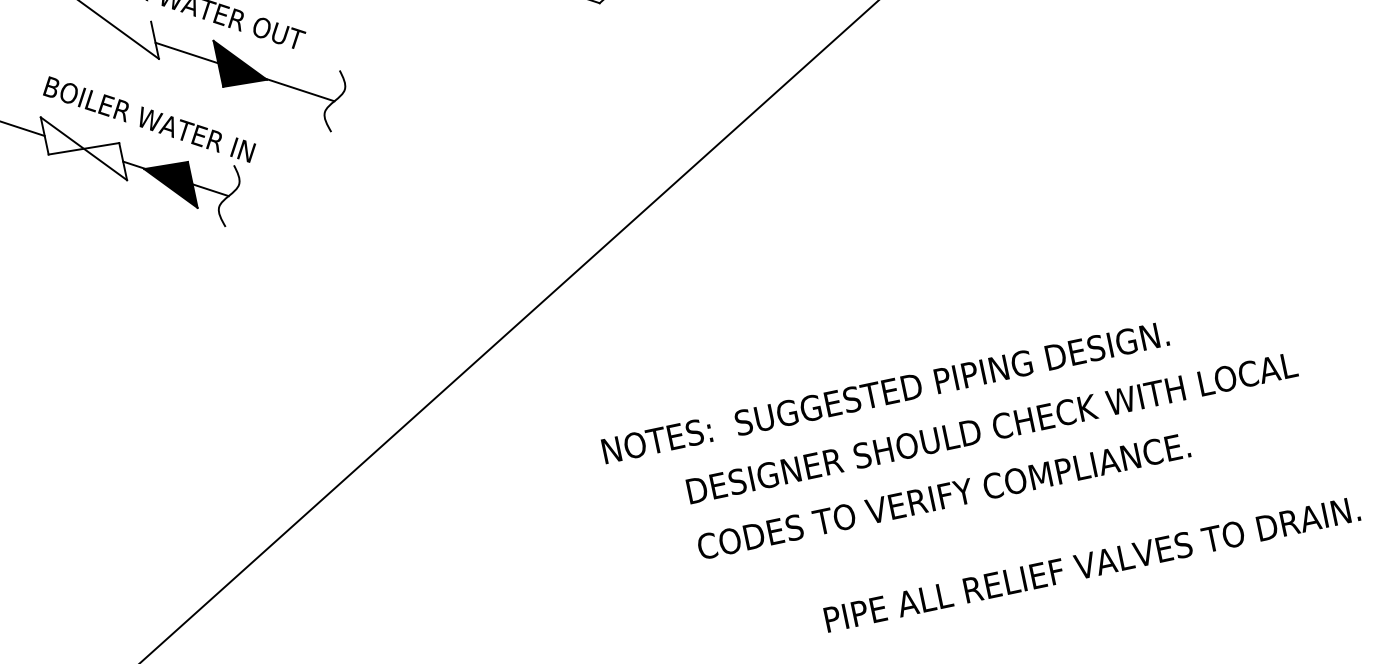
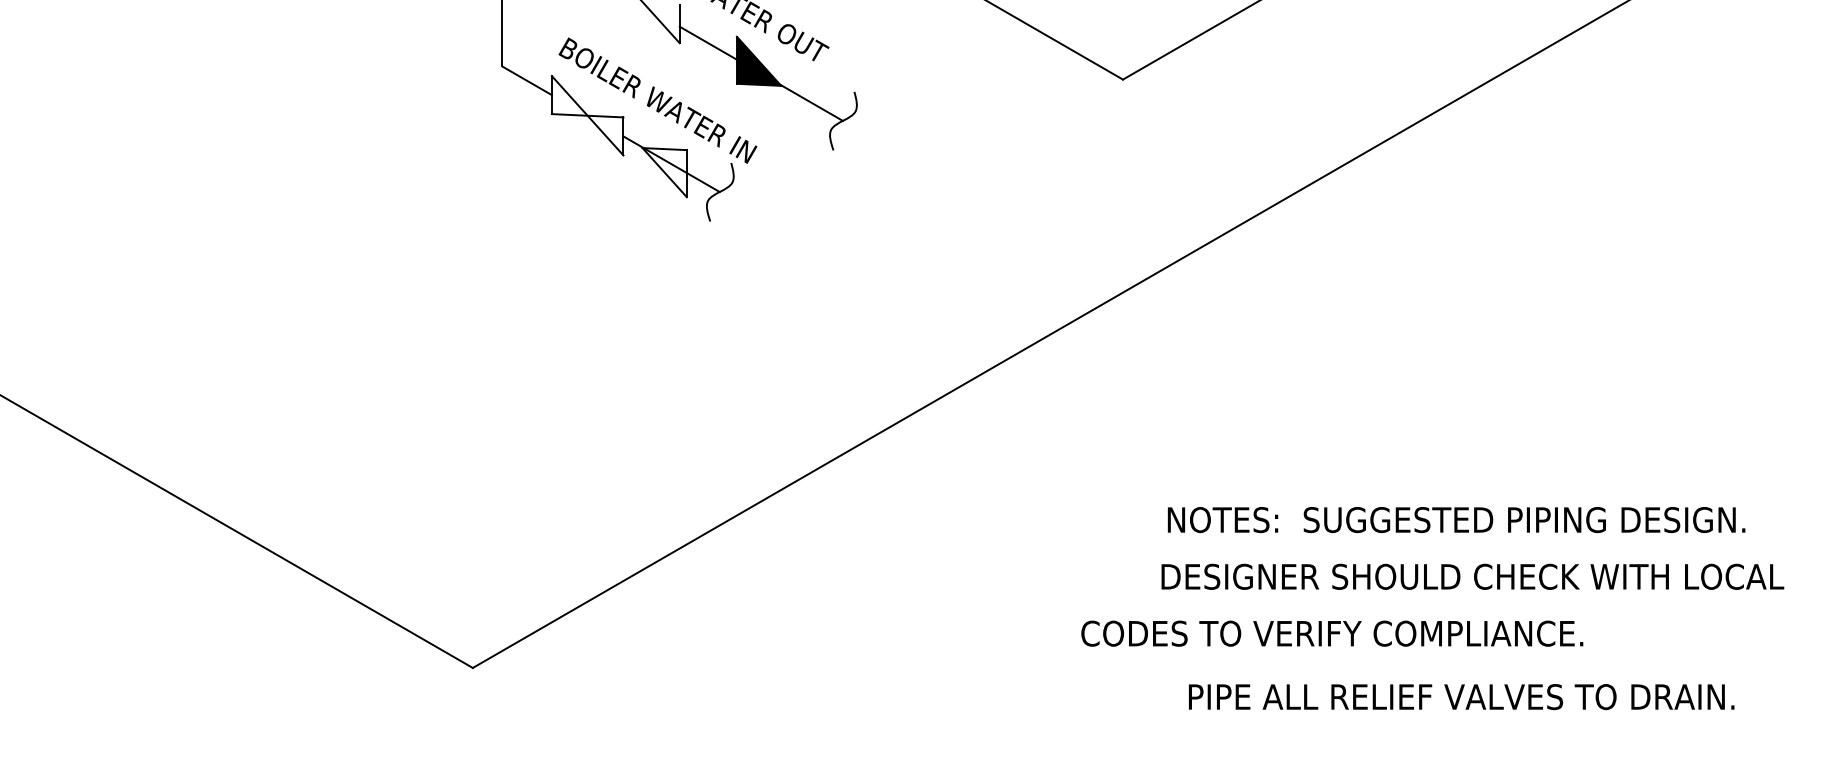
fill: (170, 188) -> (664, 172), removed
text: (885, 393) -> (1456, 520), moved
text: (991, 427) -> (1472, 576), moved
text: (943, 496) -> (1332, 633), moved
text: (1092, 564) -> (1461, 697), moved

